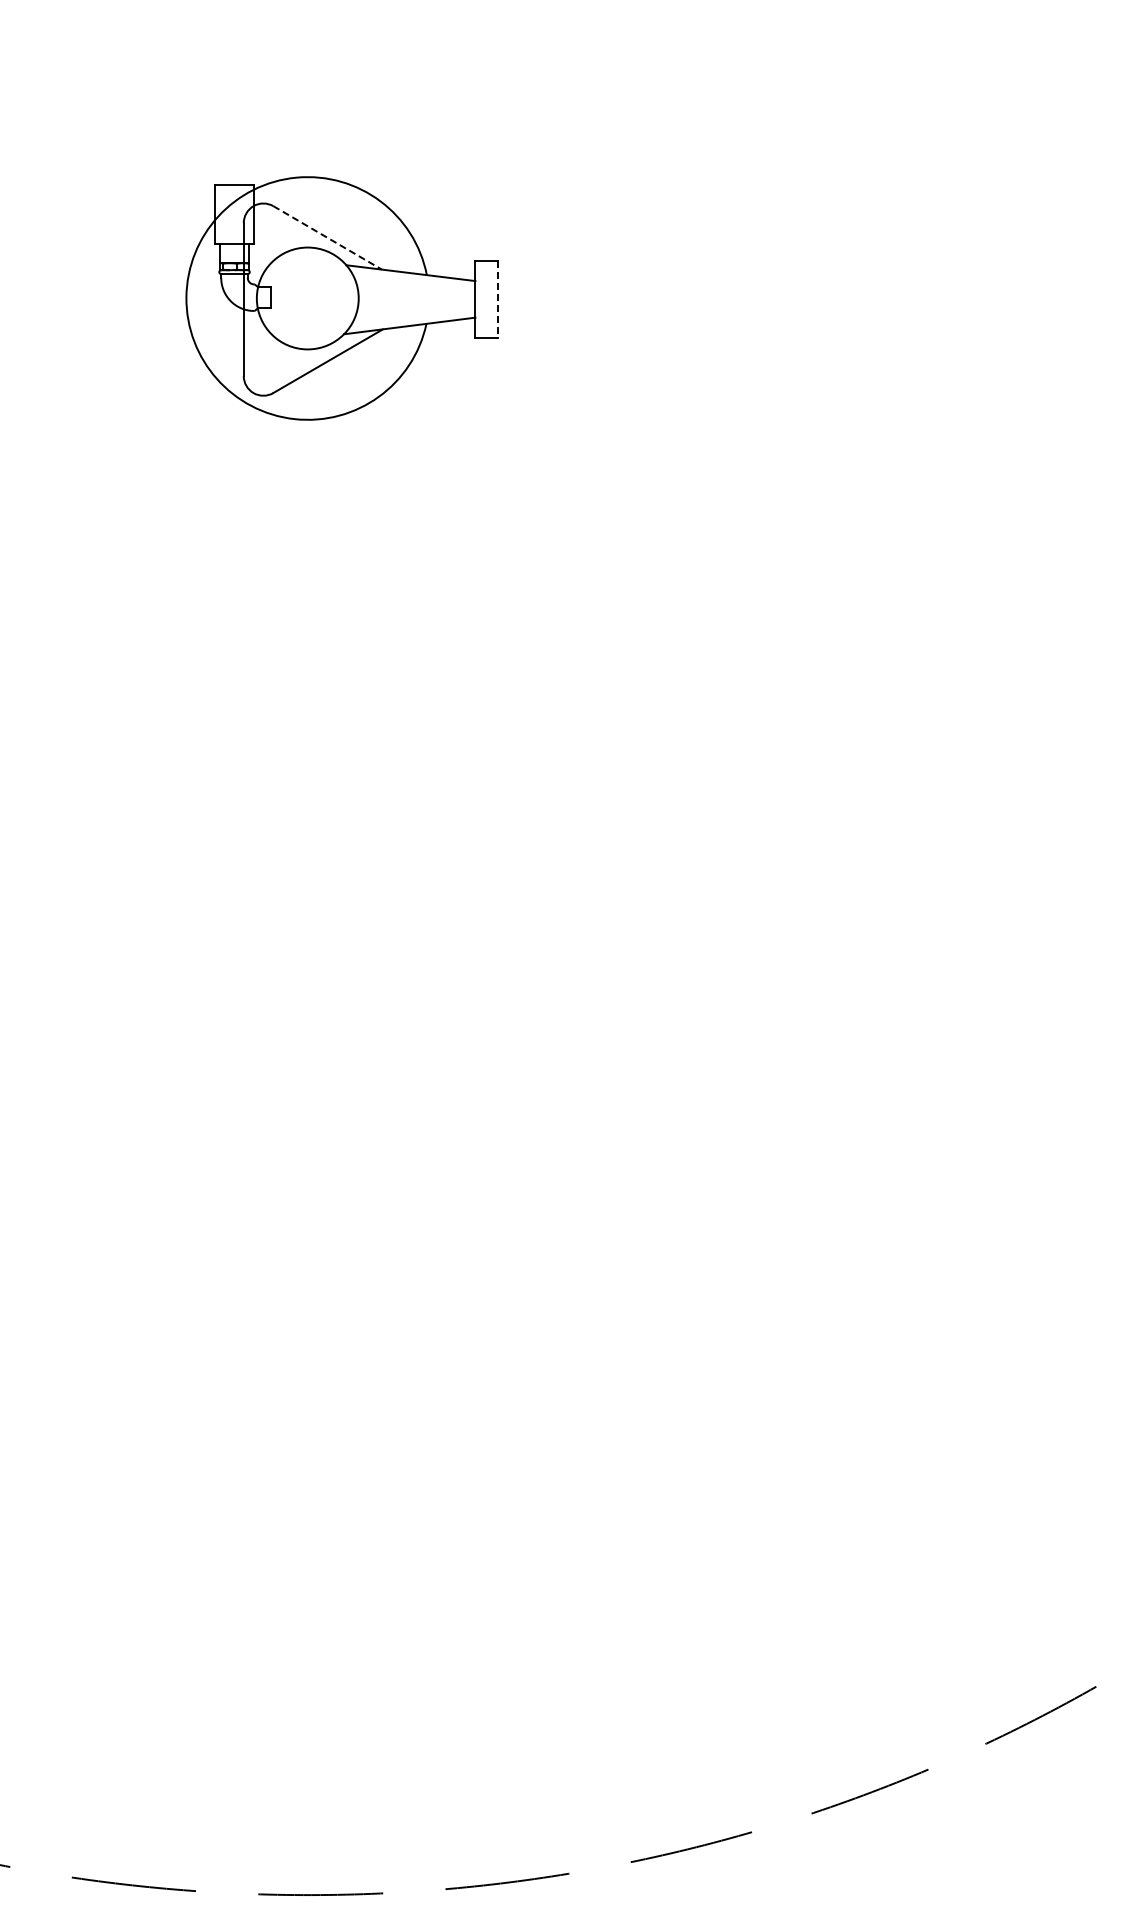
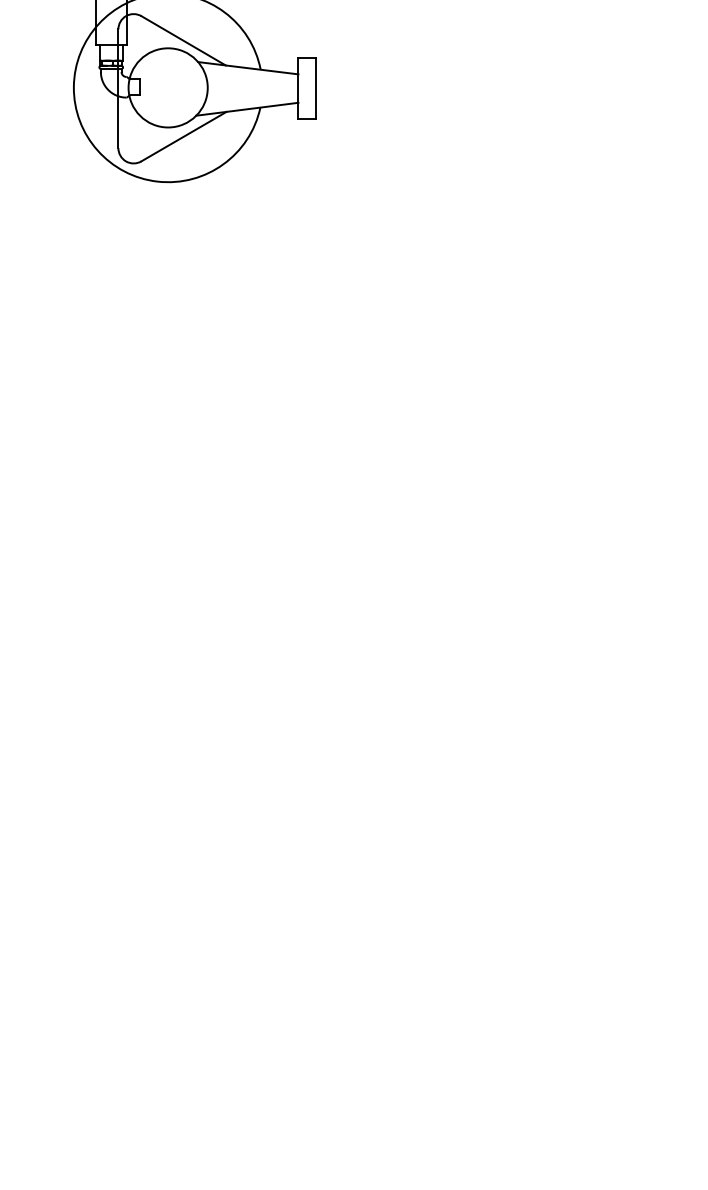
line: (327, 237) -> (183, 40), dashed -> solid
line: (498, 299) -> (316, 88), dashed -> solid

